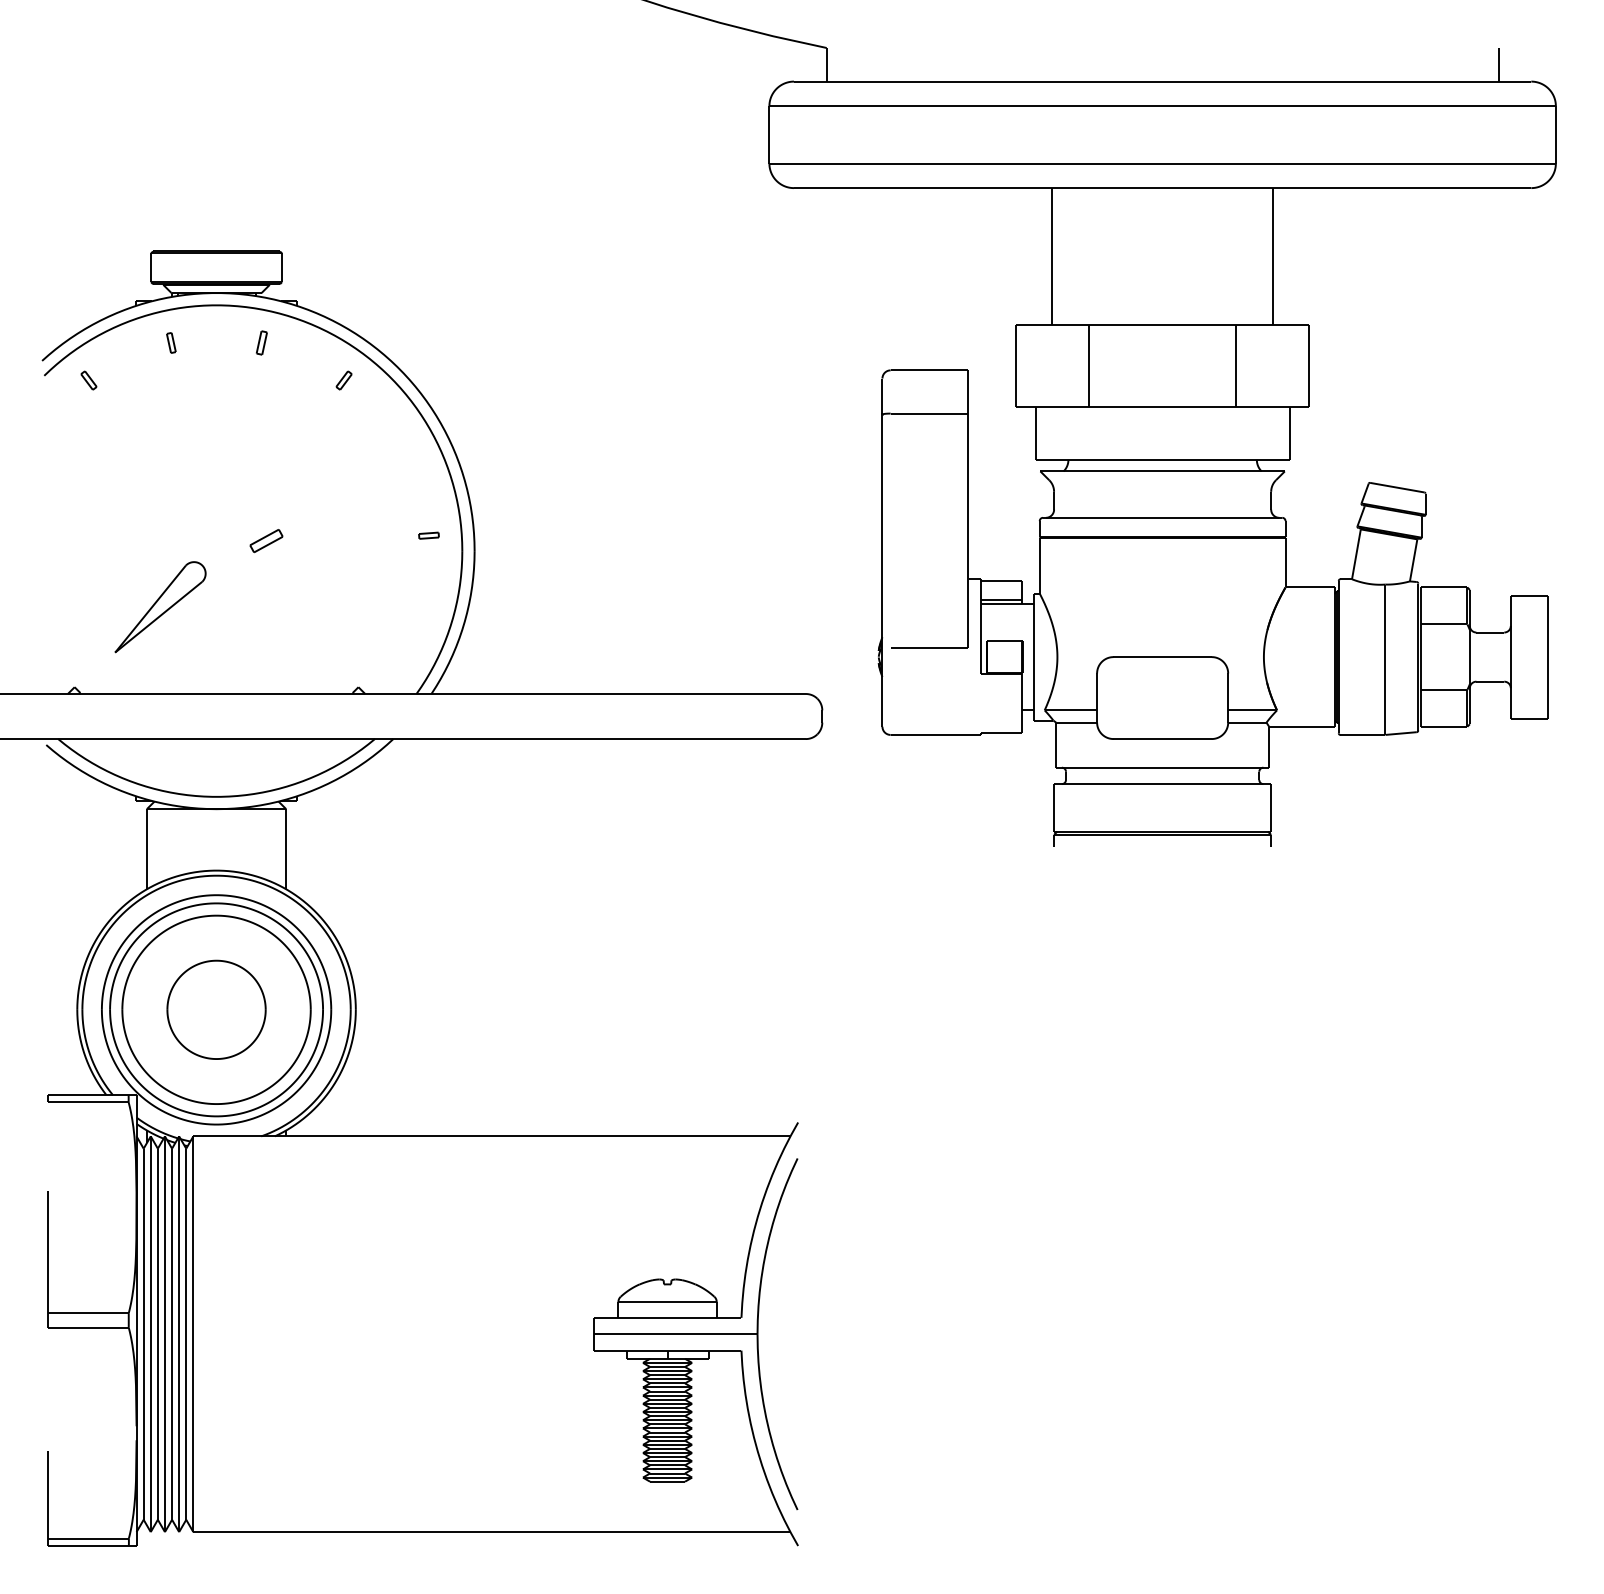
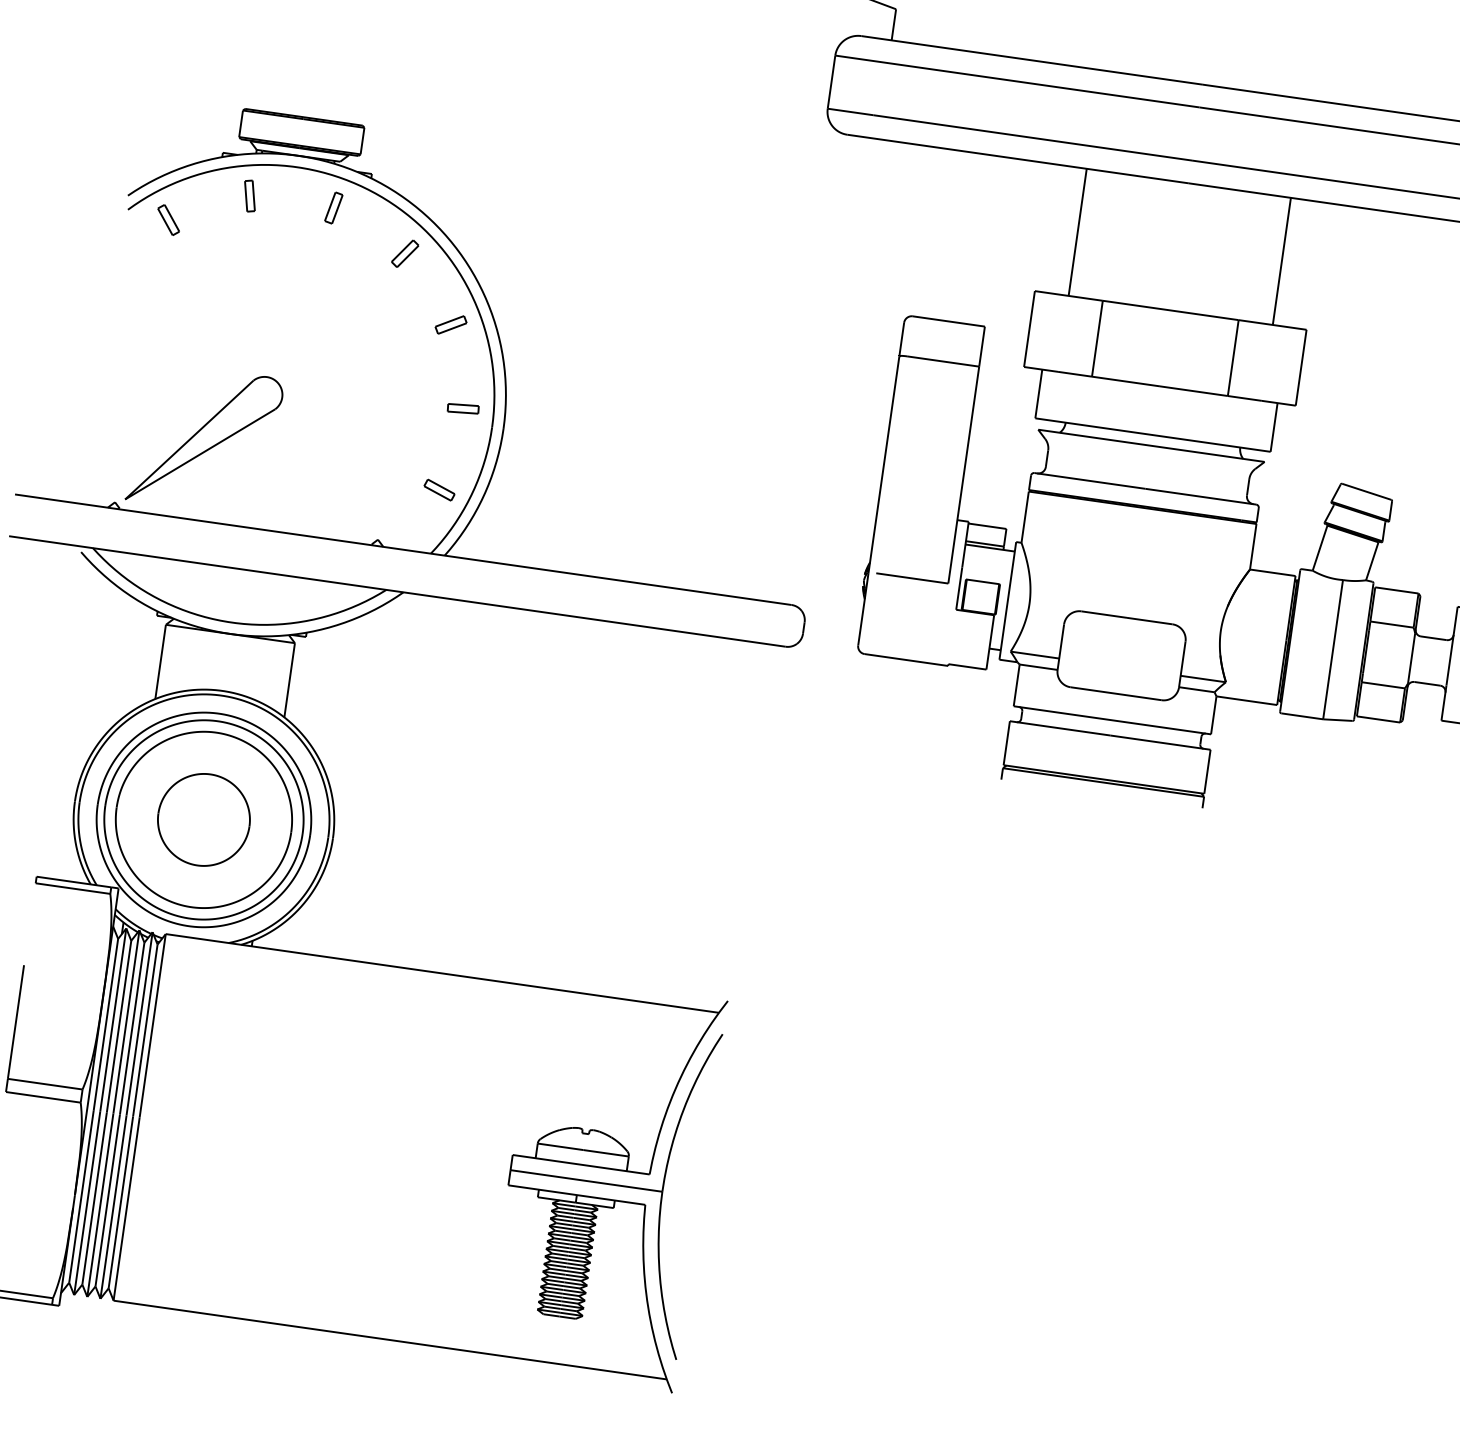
part: (171, 342) -> (250, 195), size x1.67
part: (261, 342) -> (333, 207), size x1.43
part: (88, 380) -> (168, 219), size x1.67
part: (343, 380) -> (404, 253), size x1.67
part: (428, 535) -> (462, 408), size x1.67
part: (266, 541) -> (451, 325), moved
part: (160, 607) -> (205, 439), size x1.67
part: (415, 625) -> (438, 490), added

